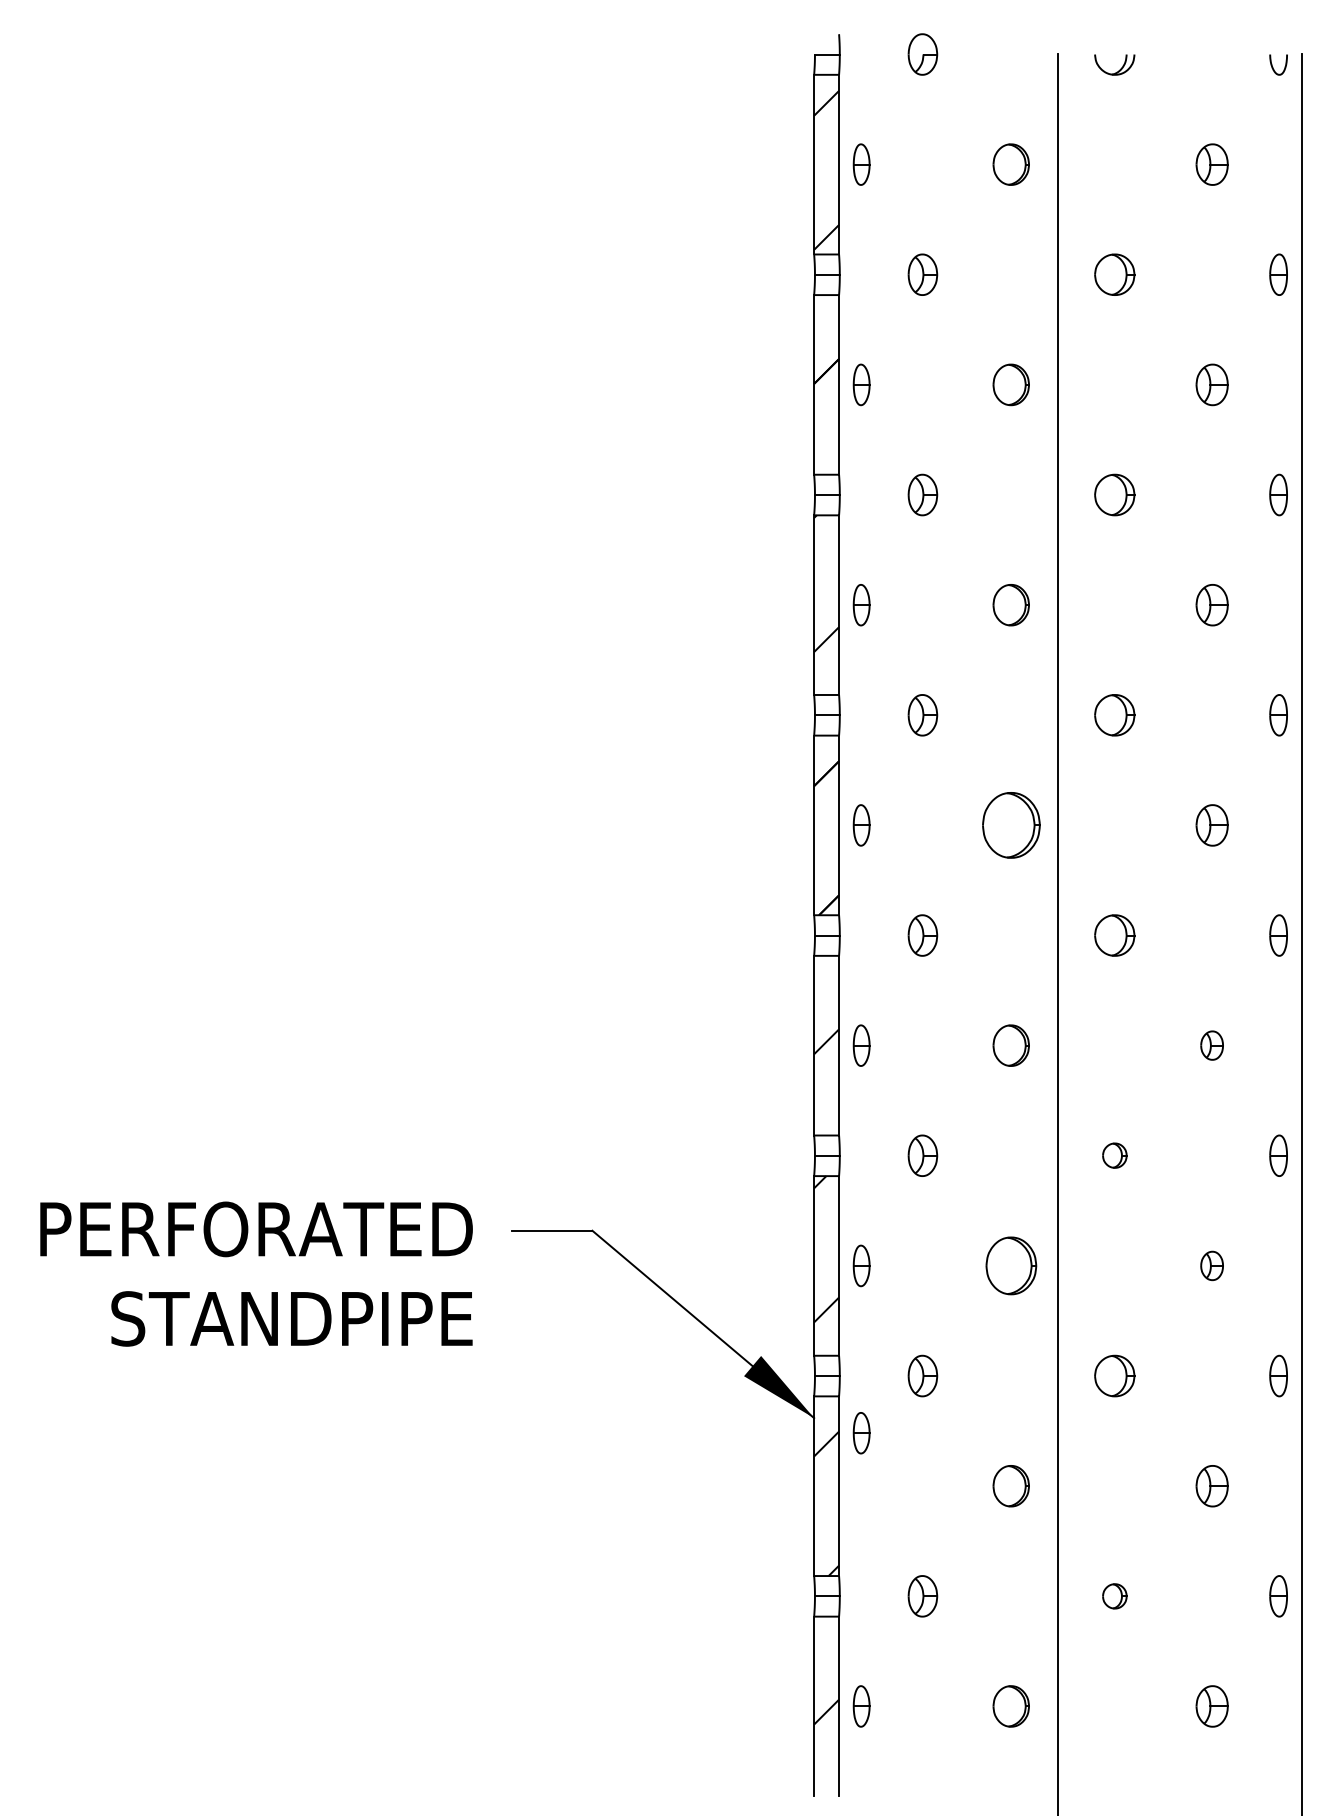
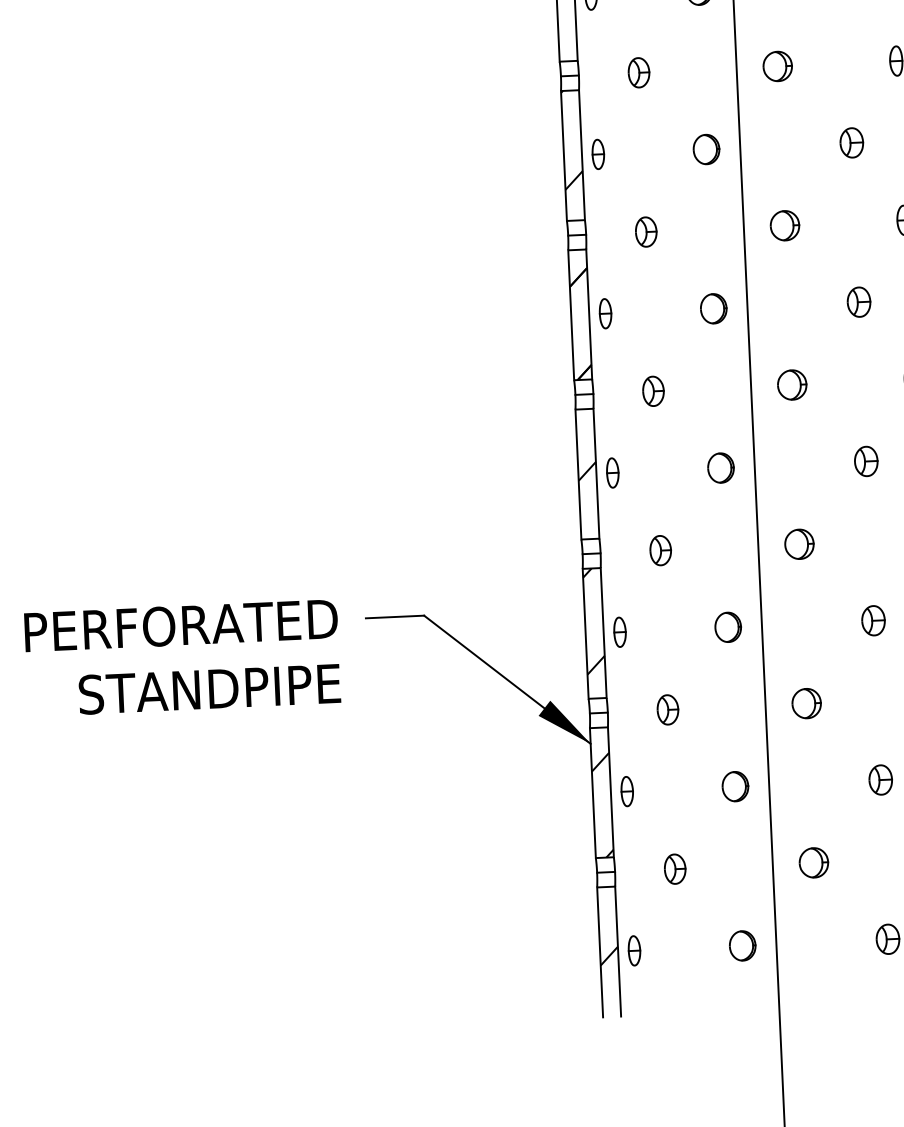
part: (1010, 825) -> (713, 308), size x0.62
part: (1211, 1045) -> (865, 461), size x1.43
part: (1114, 1155) -> (799, 544), size x1.67
part: (1010, 1265) -> (727, 627), size x0.71
part: (1211, 1265) -> (873, 620), size x1.43
part: (861, 1433) -> (627, 791), moved
part: (1114, 1596) -> (813, 863), size x1.67

